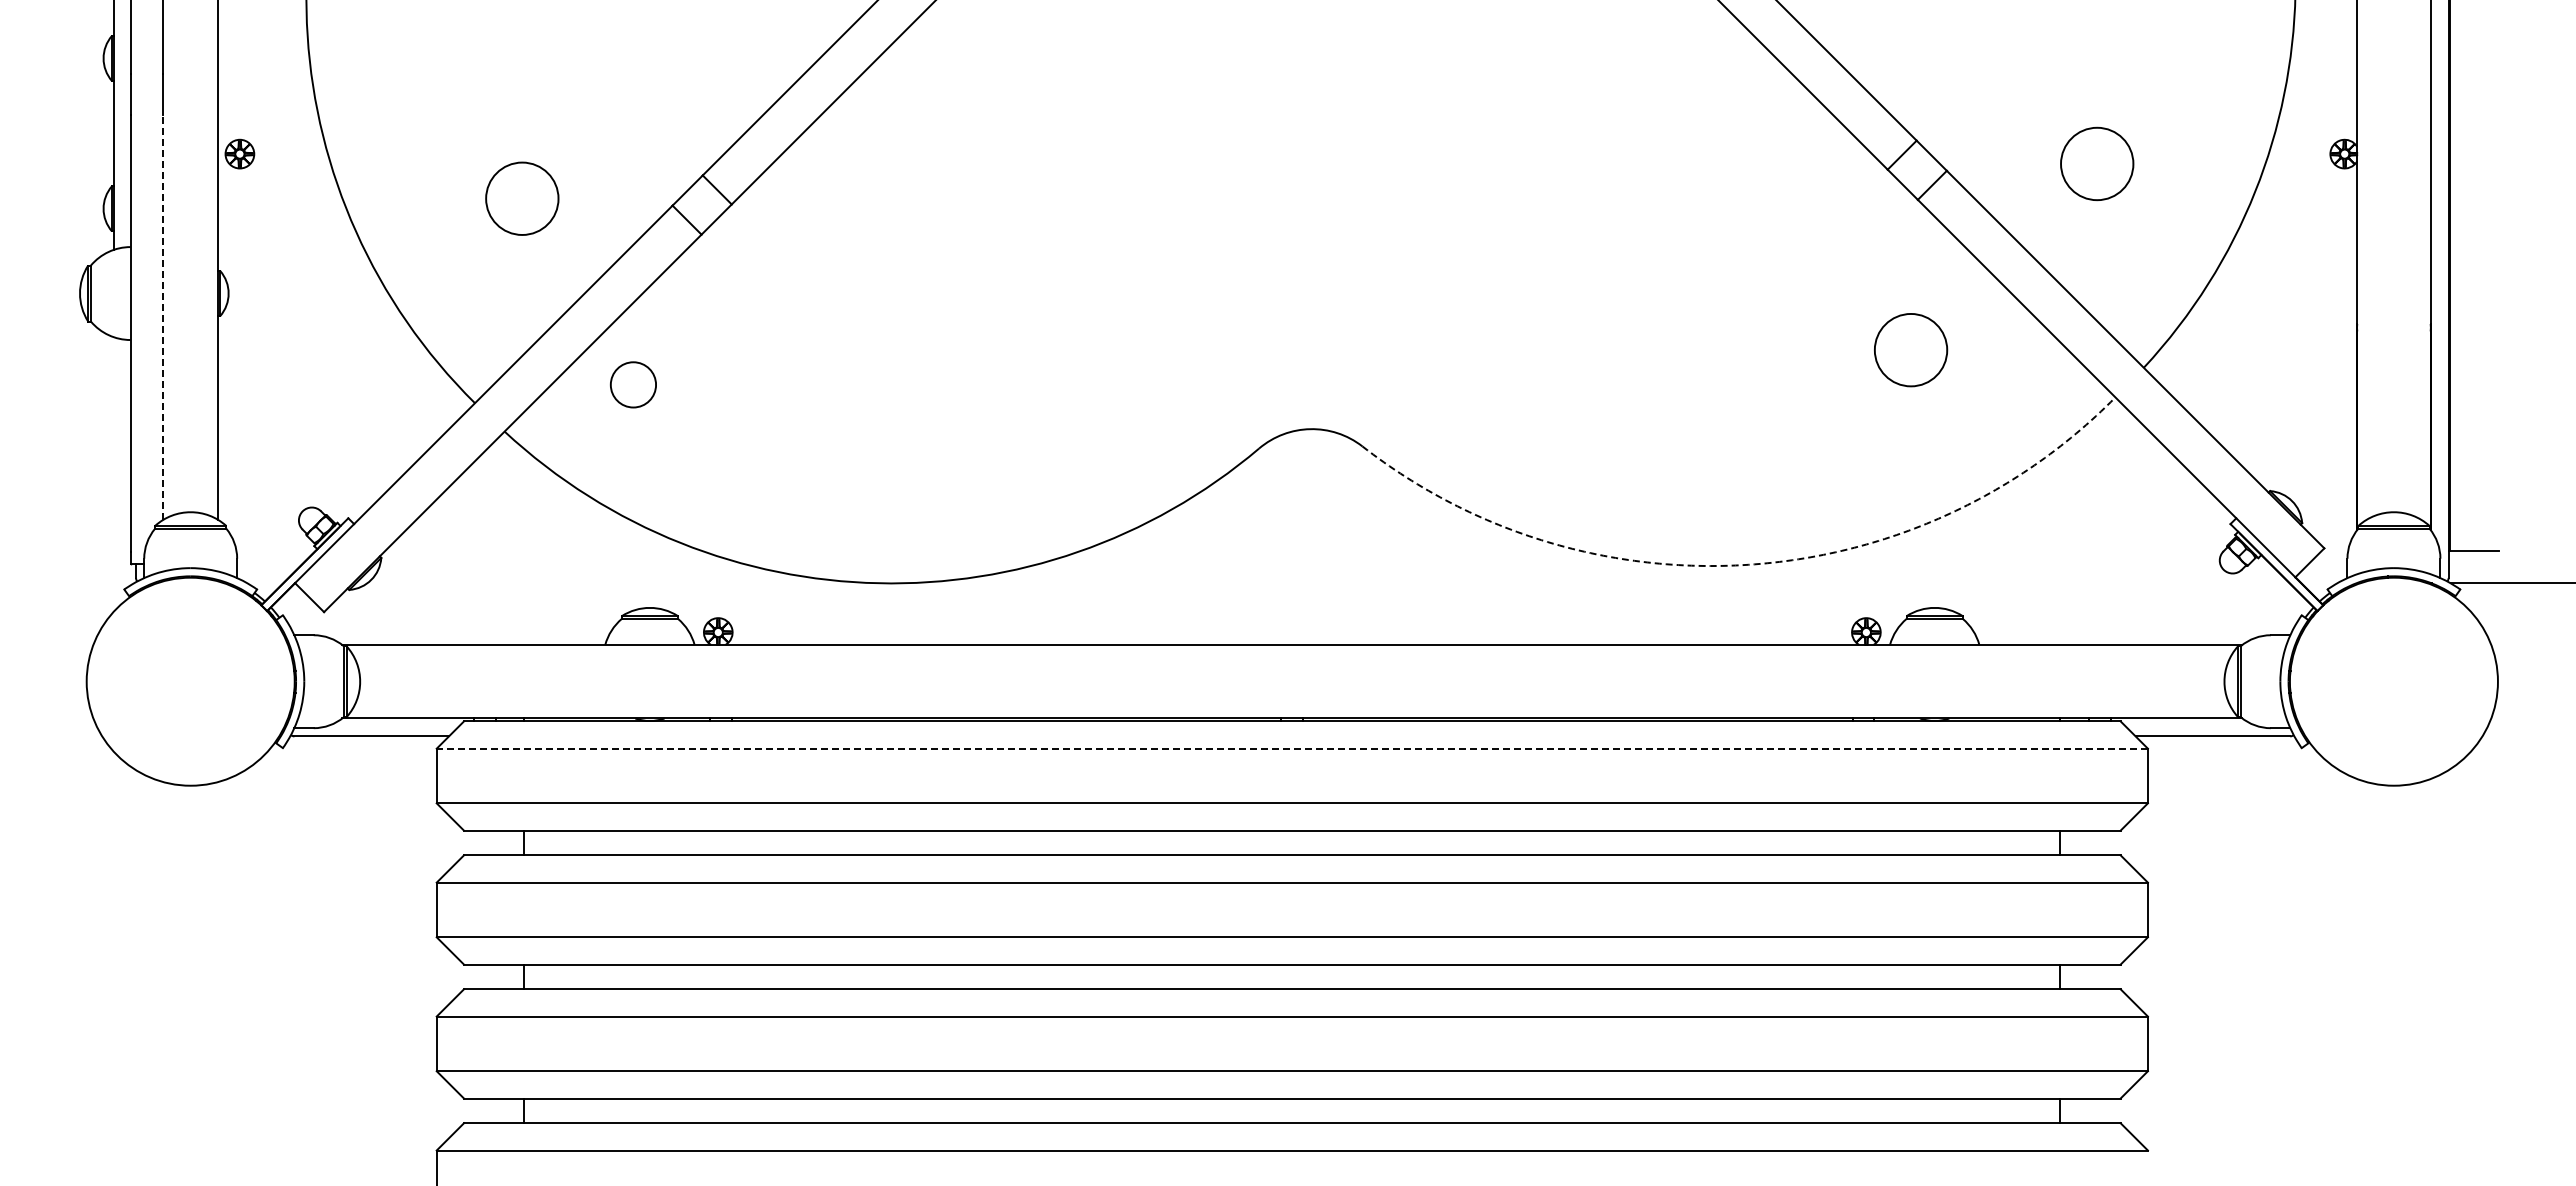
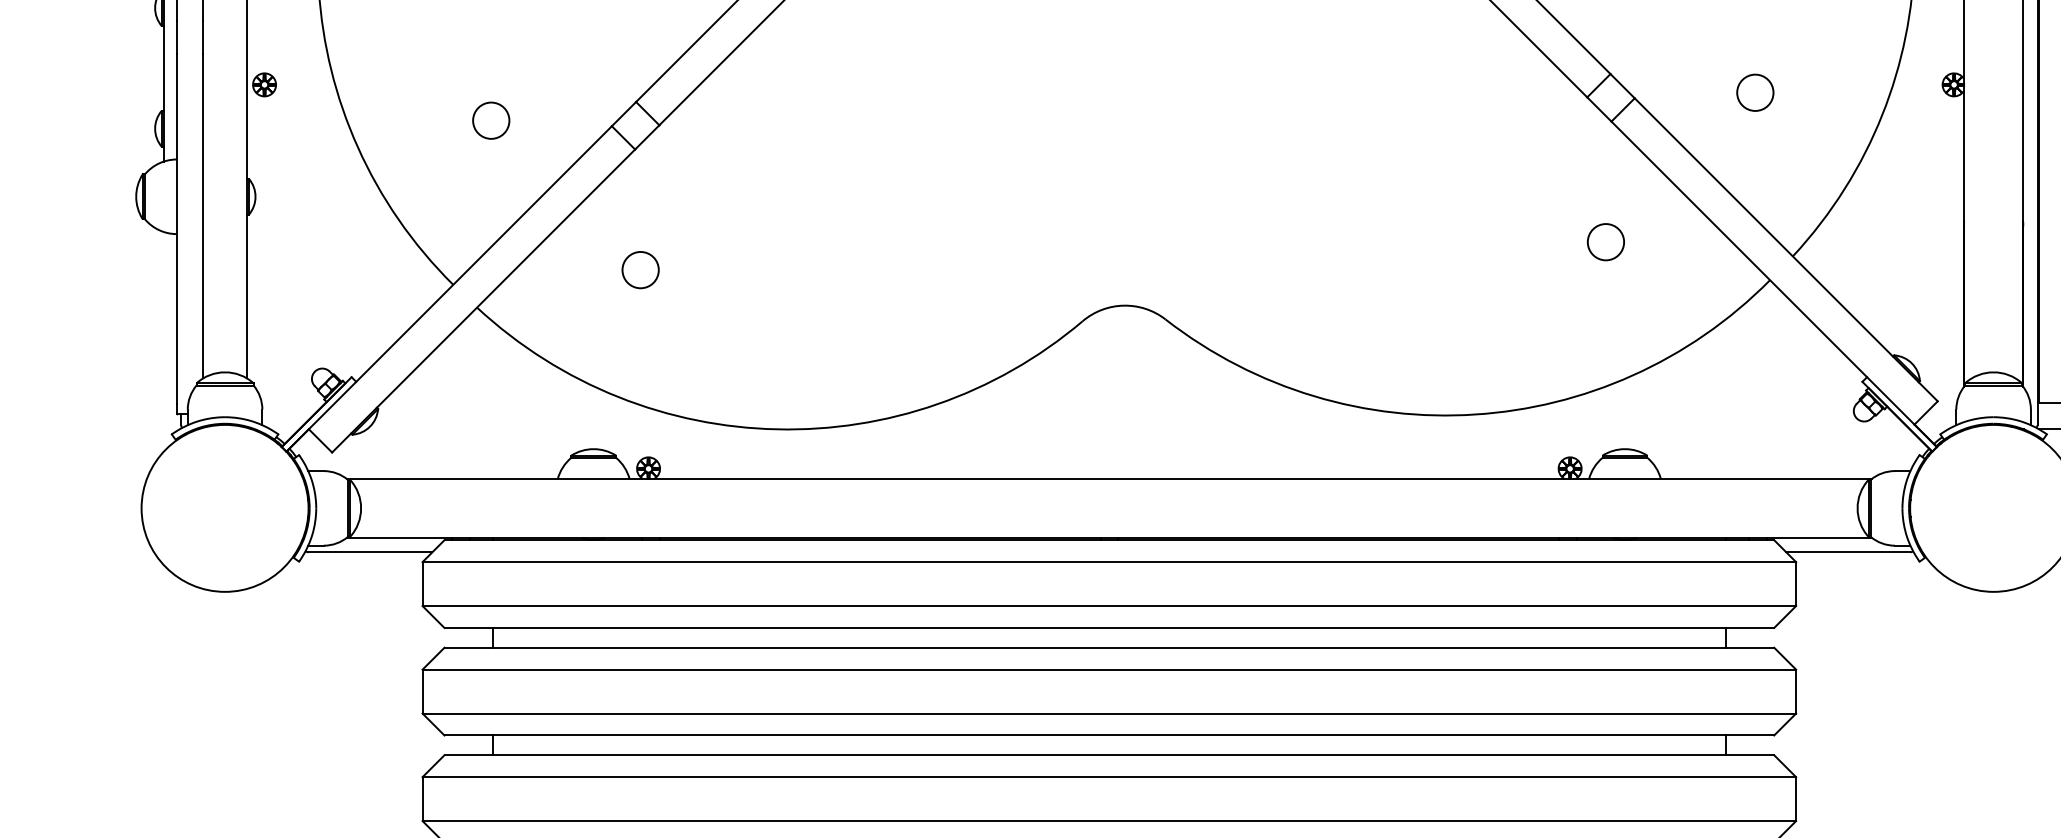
circle: (2096, 163) -> (1754, 92), size x0.62
circle: (521, 198) -> (490, 120), size x0.62
line: (163, 317) -> (203, 216), dashed -> solid
circle: (1910, 349) -> (1605, 241), size x0.62
circle: (633, 384) -> (640, 269), moved
arc: (1748, 564) -> (1475, 414), dashed -> solid
line: (1292, 748) -> (1109, 561), dashed -> solid

